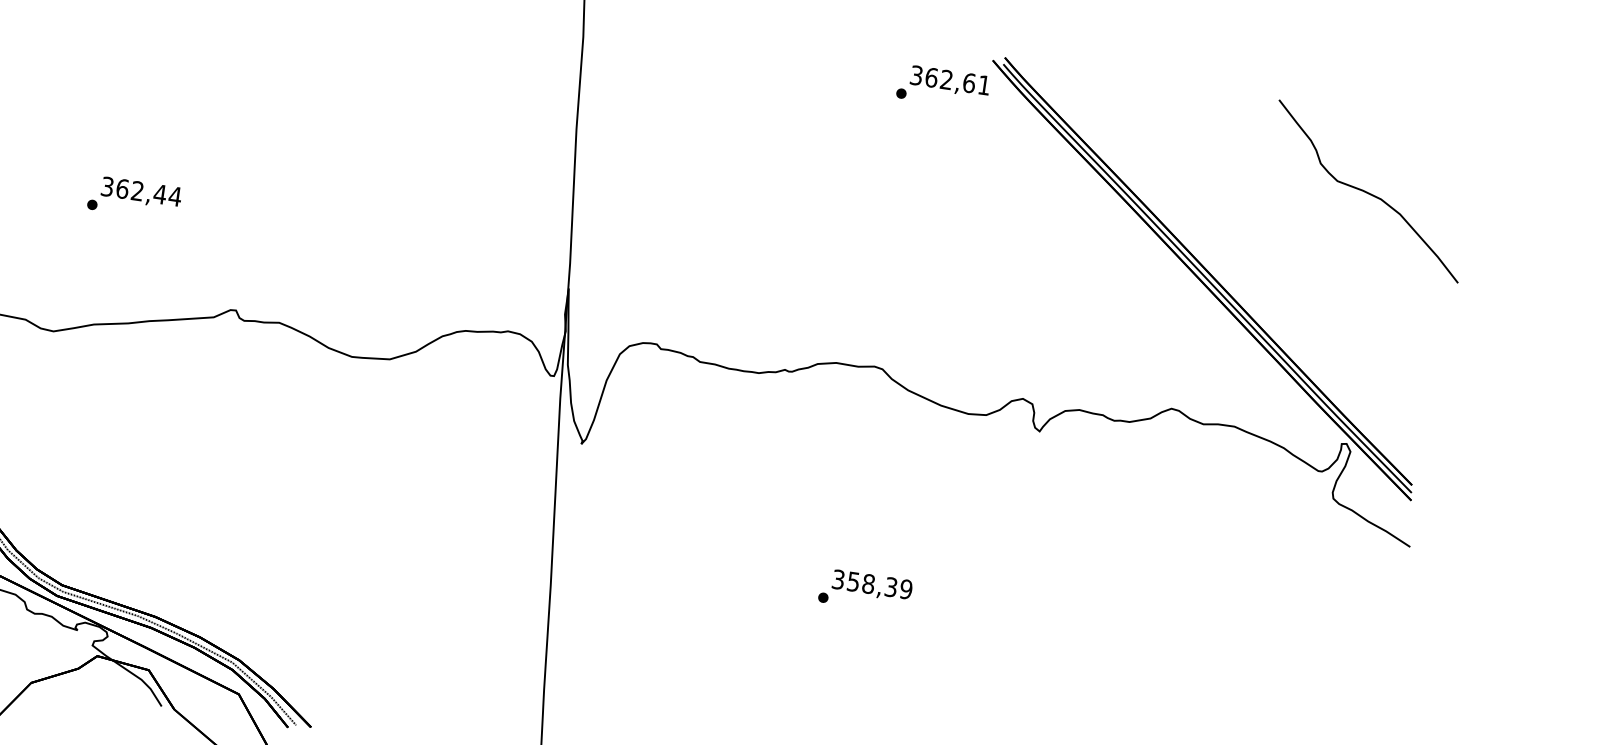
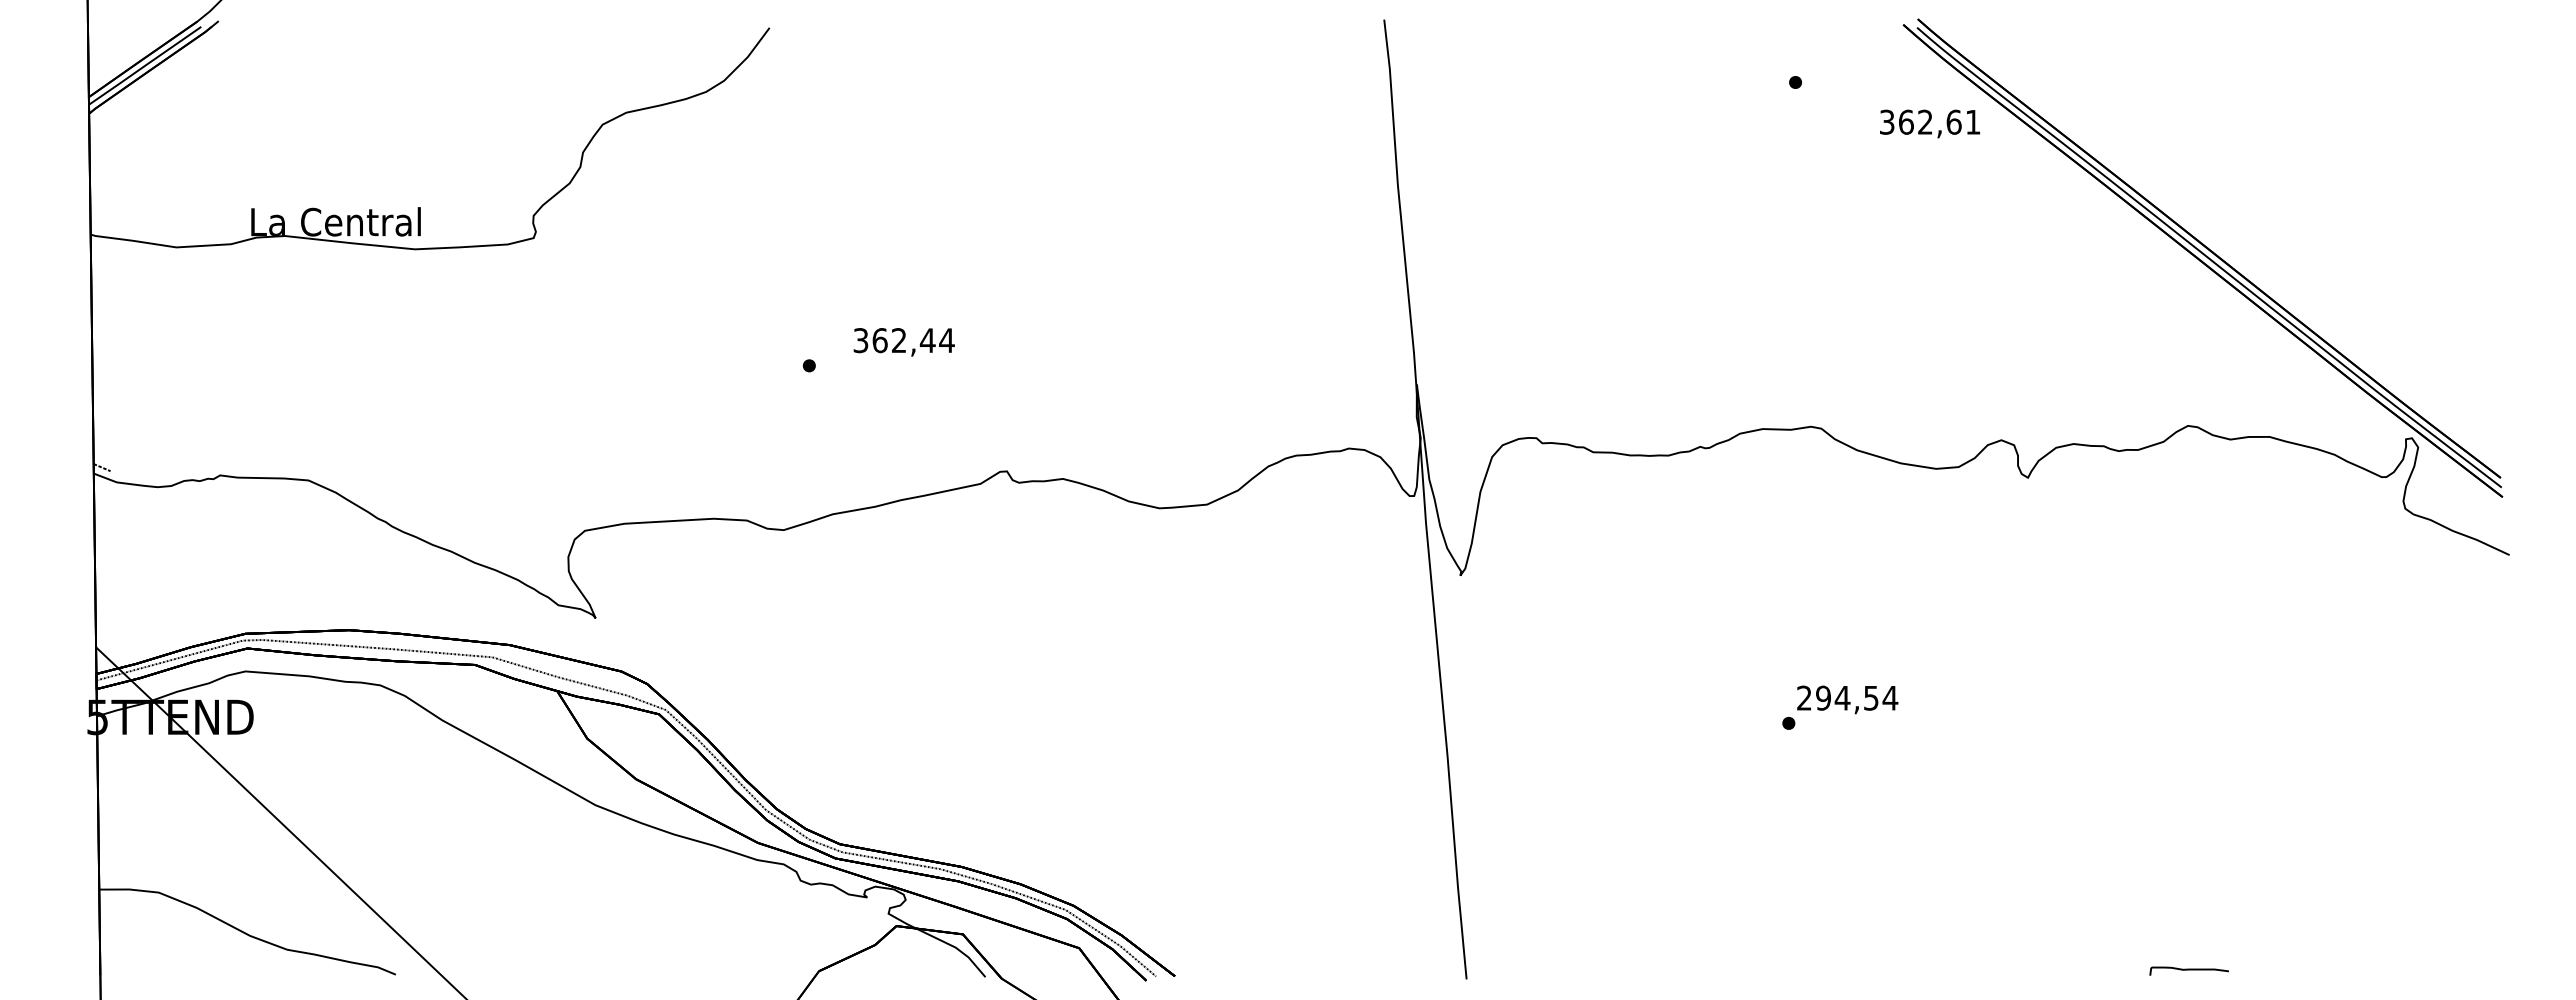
text: (949, 81) -> (1929, 123), moved
curve: (1368, 192) -> (2394, 121), removed
text: (140, 193) -> (903, 342), moved
text: (872, 584) -> (1847, 697), 358,39 -> 294,54

